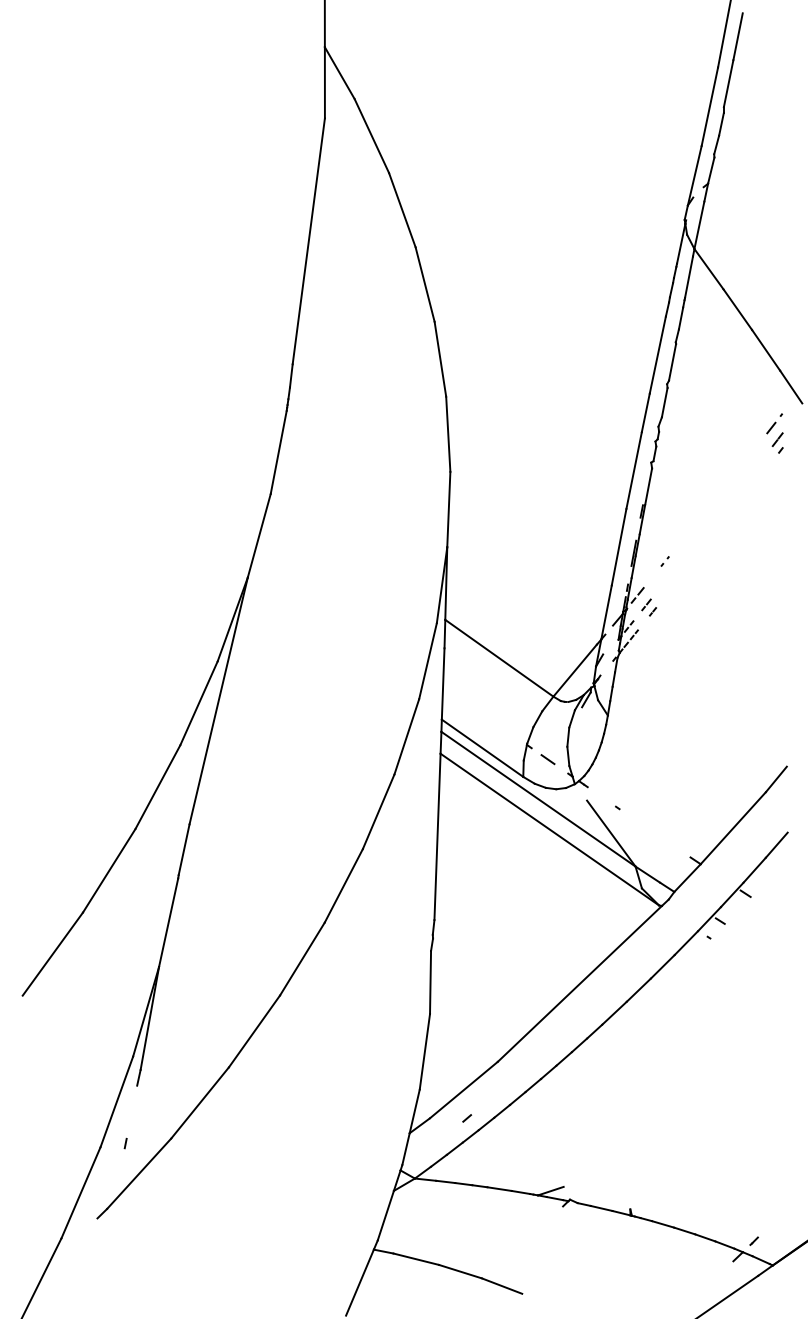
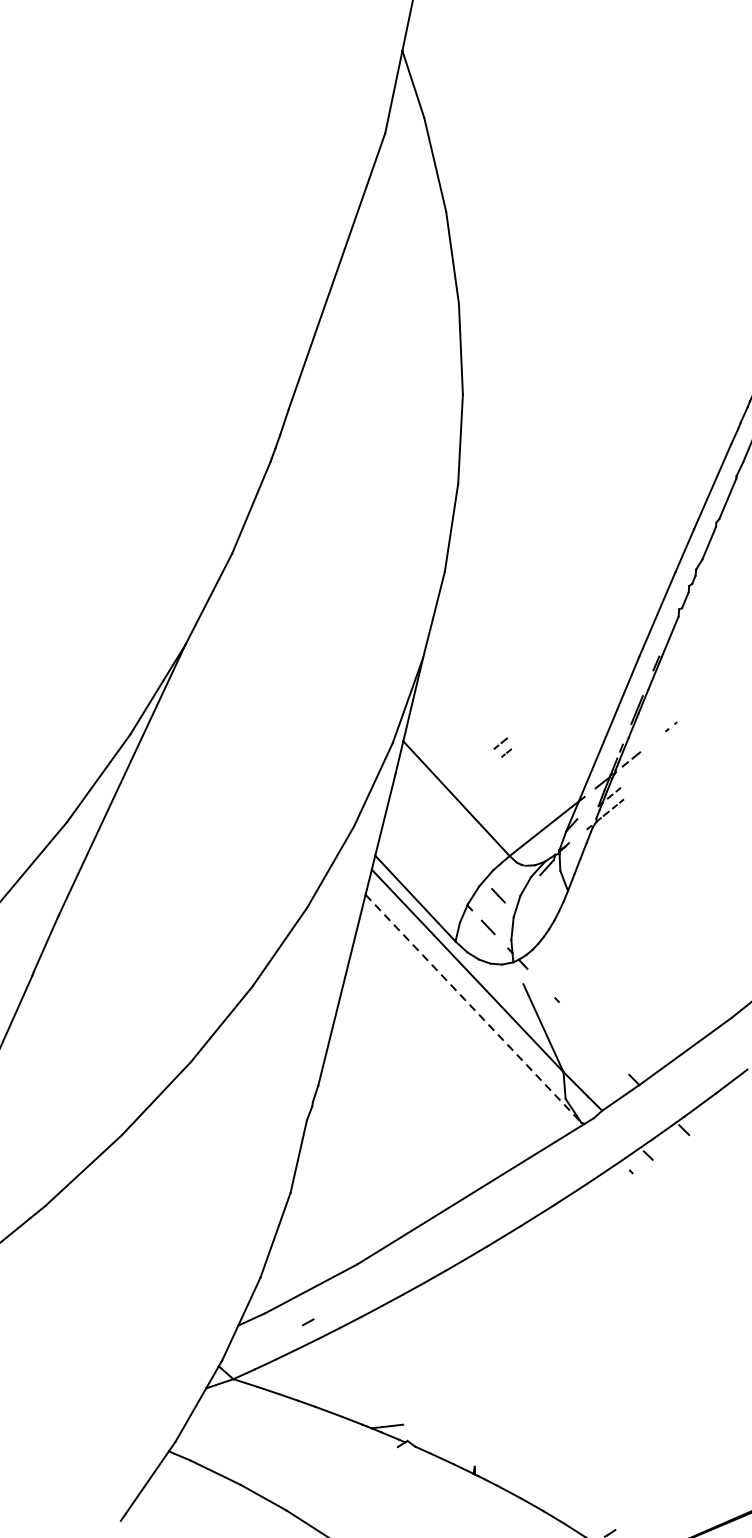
part: (648, 607) -> (502, 747), moved
line: (550, 731) -> (497, 895), added
line: (549, 829) -> (473, 1008), solid -> dashed

